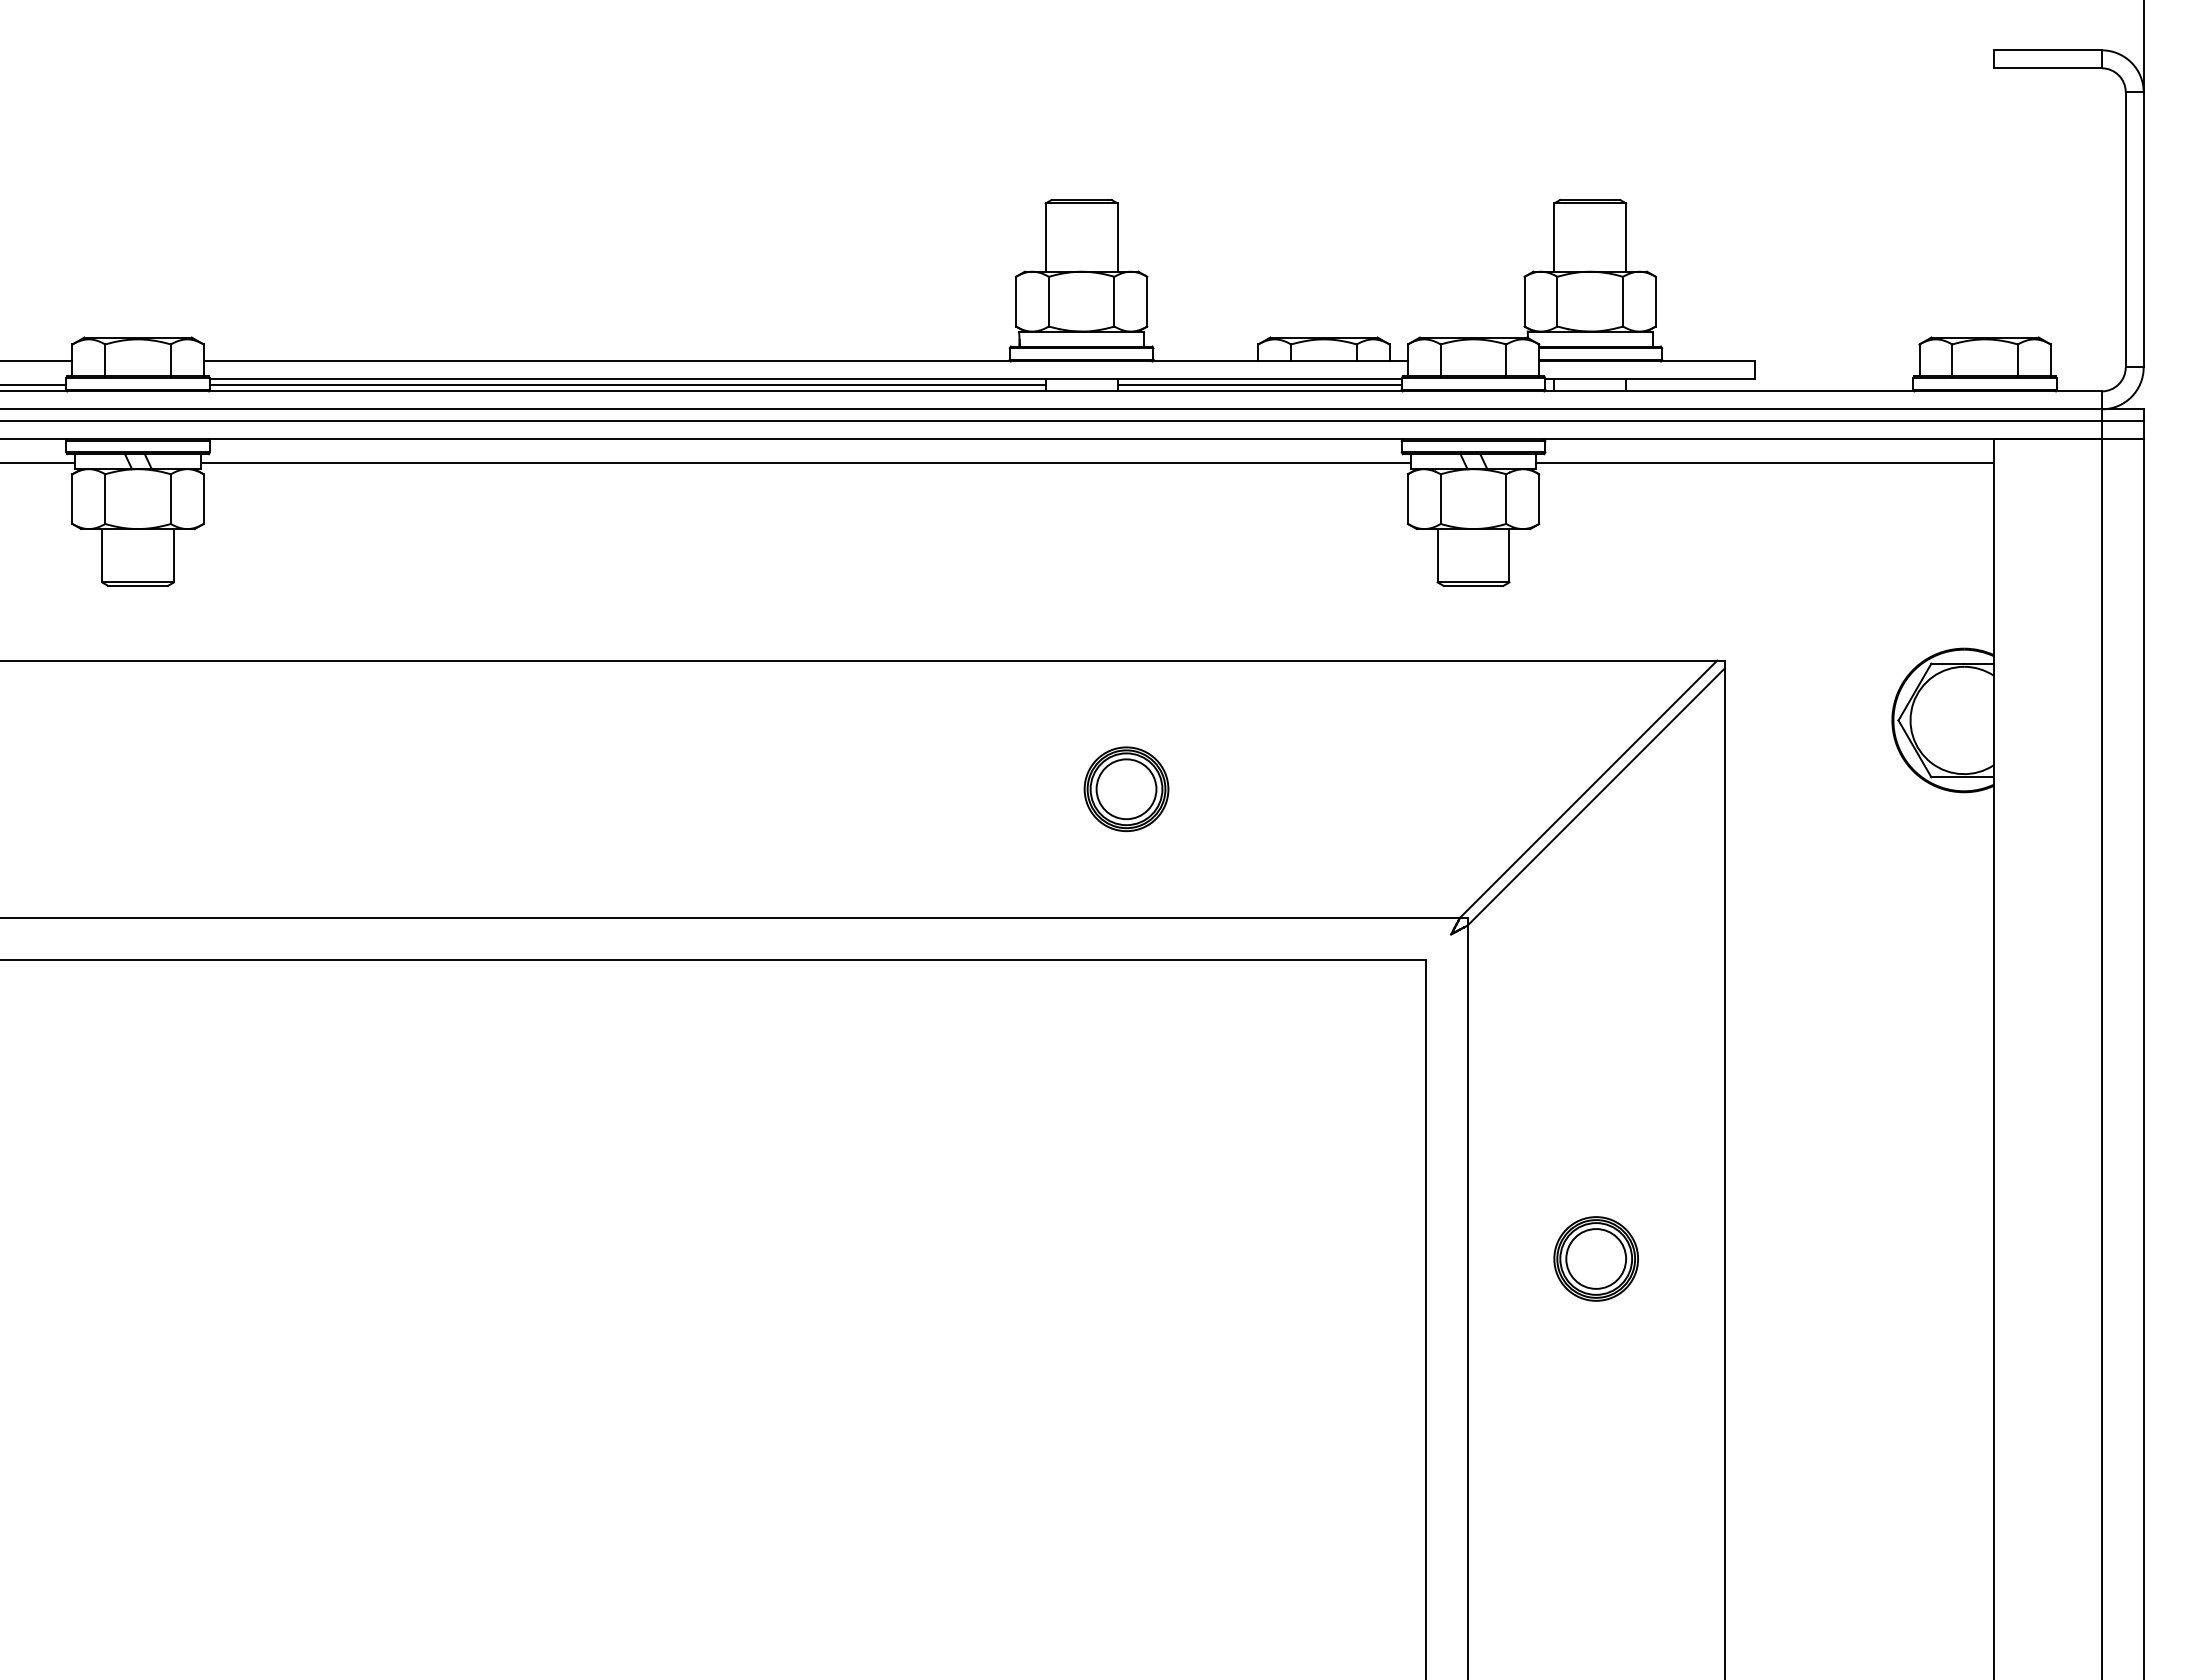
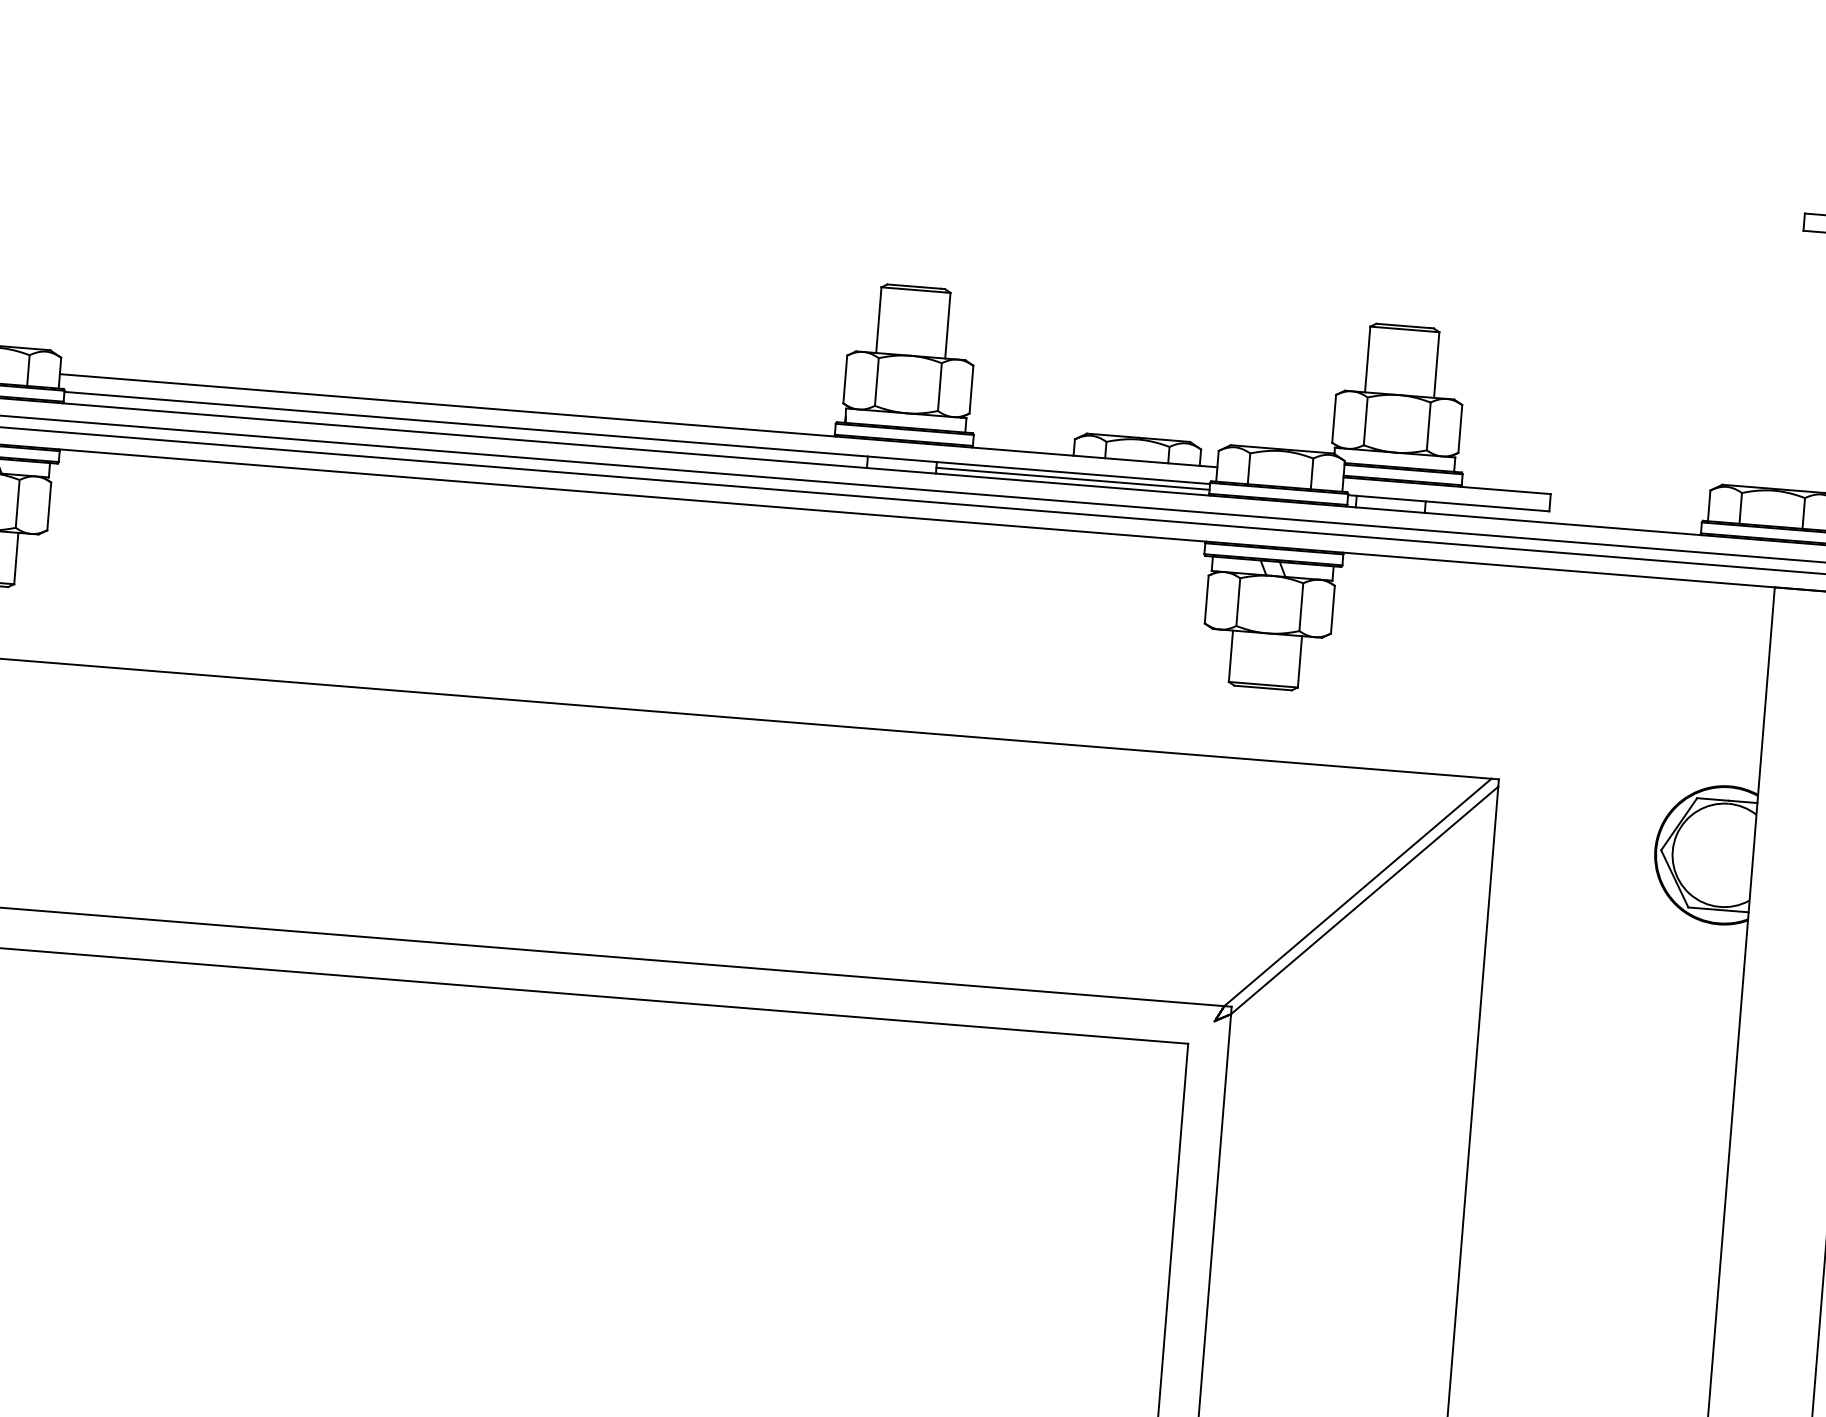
line: (627, 385) -> (465, 430), removed
line: (805, 463) -> (630, 518), removed
line: (1765, 463) -> (1553, 592), removed
part: (1126, 789) -> (913, 856), removed
part: (1595, 1258) -> (1328, 1343), removed

